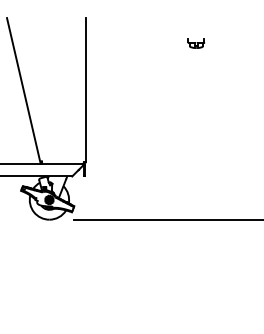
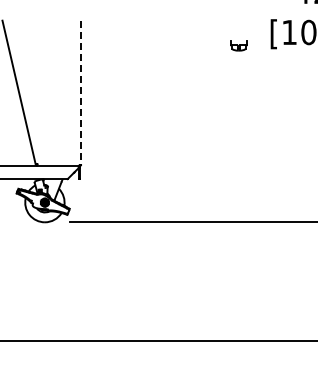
part: (196, 42) -> (238, 45), moved
line: (86, 89) -> (81, 92), solid -> dashed

